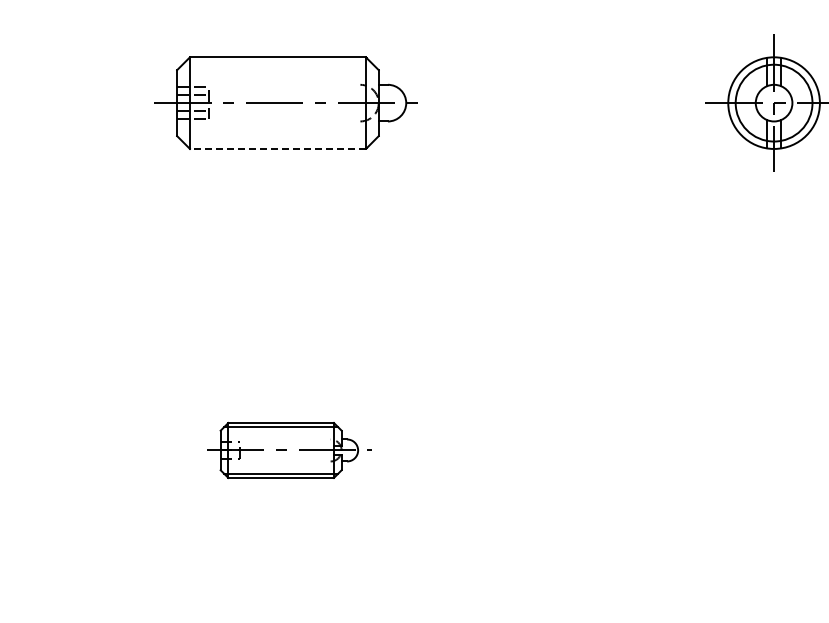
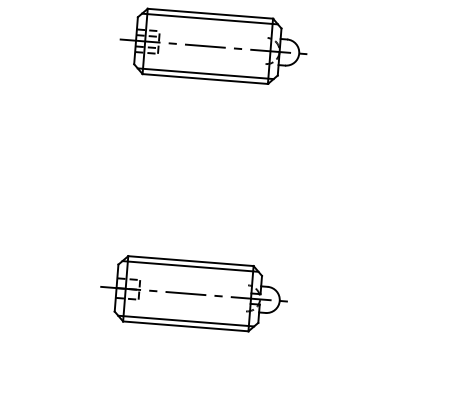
line: (277, 64) -> (209, 18), added
line: (277, 141) -> (205, 73), added
line: (277, 148) -> (204, 78), dashed -> solid
part: (285, 450) -> (193, 294), size x1.67

